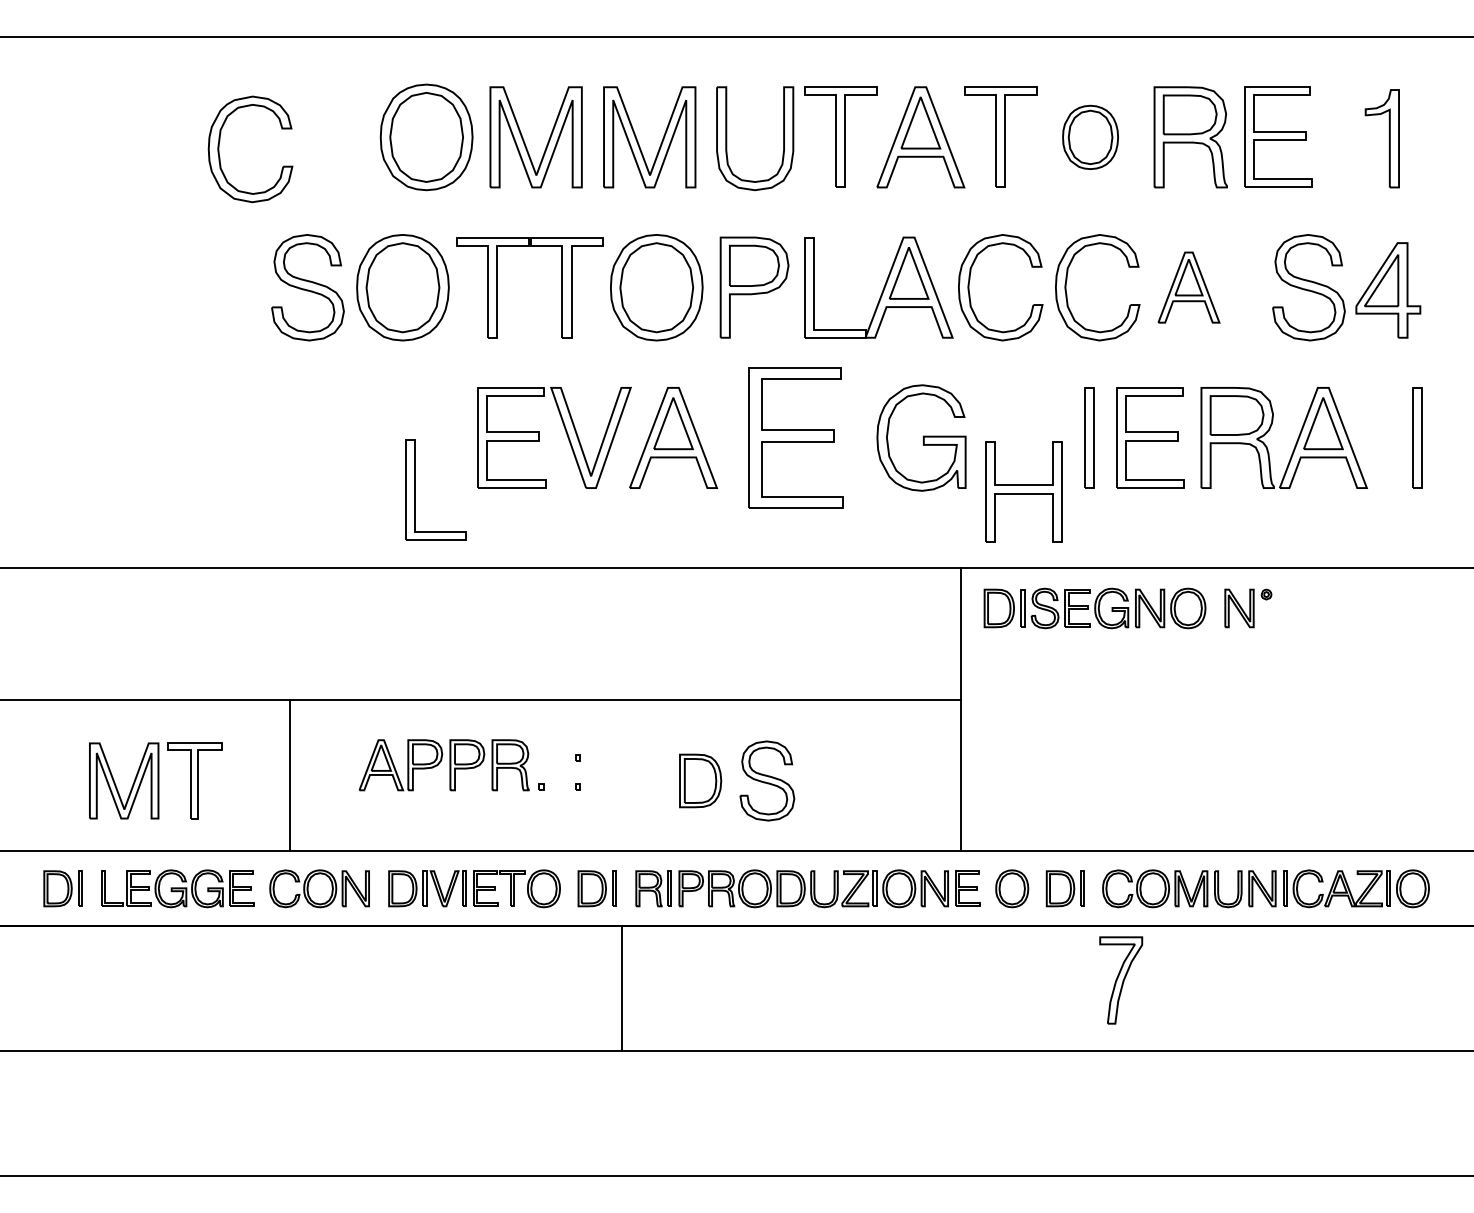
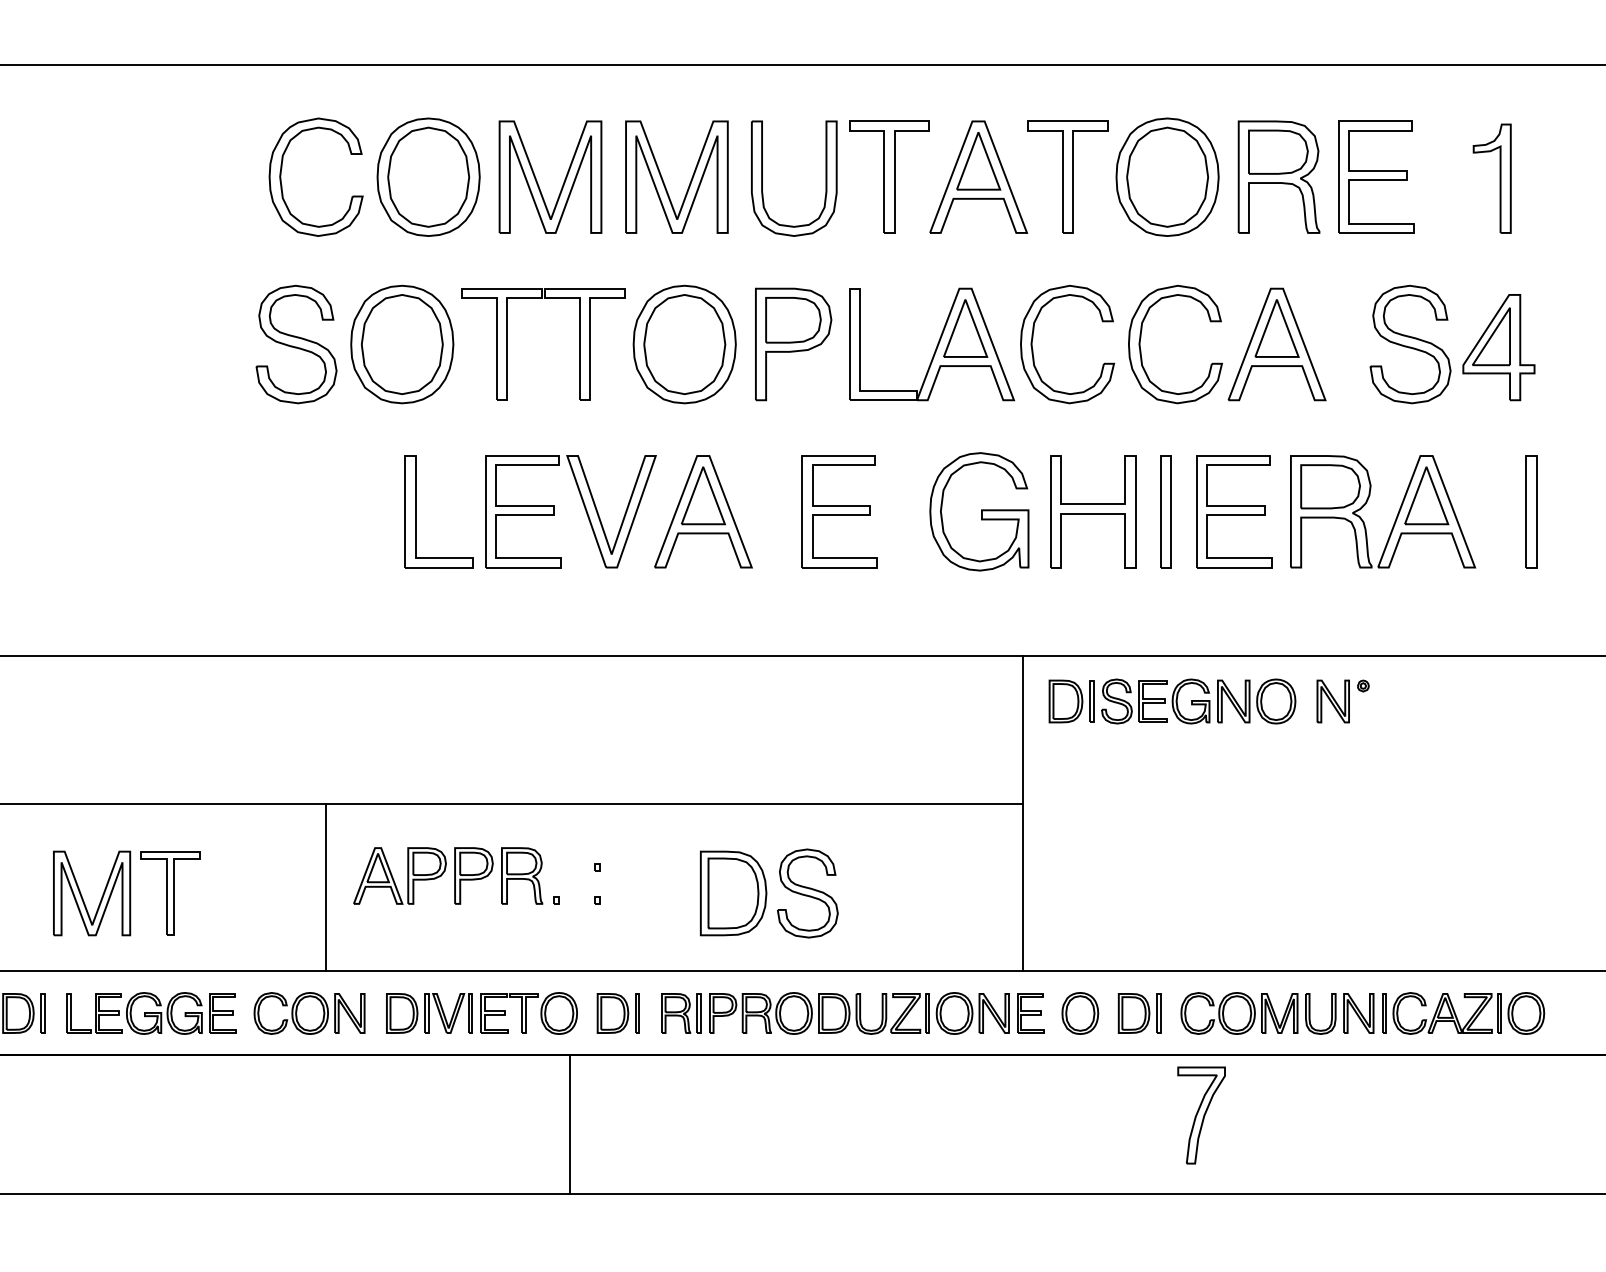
part: (1090, 137) -> (1167, 177), size x1.67
part: (220, 156) -> (282, 185), moved
part: (1188, 287) -> (1276, 344), size x1.43
part: (795, 437) -> (839, 511), size x0.71
part: (415, 489) -> (416, 511), moved
part: (1023, 491) -> (1092, 511), moved
line: (289, 775) -> (326, 887), moved
part: (700, 780) -> (733, 892), size x1.43
line: (621, 988) -> (569, 1124), moved

